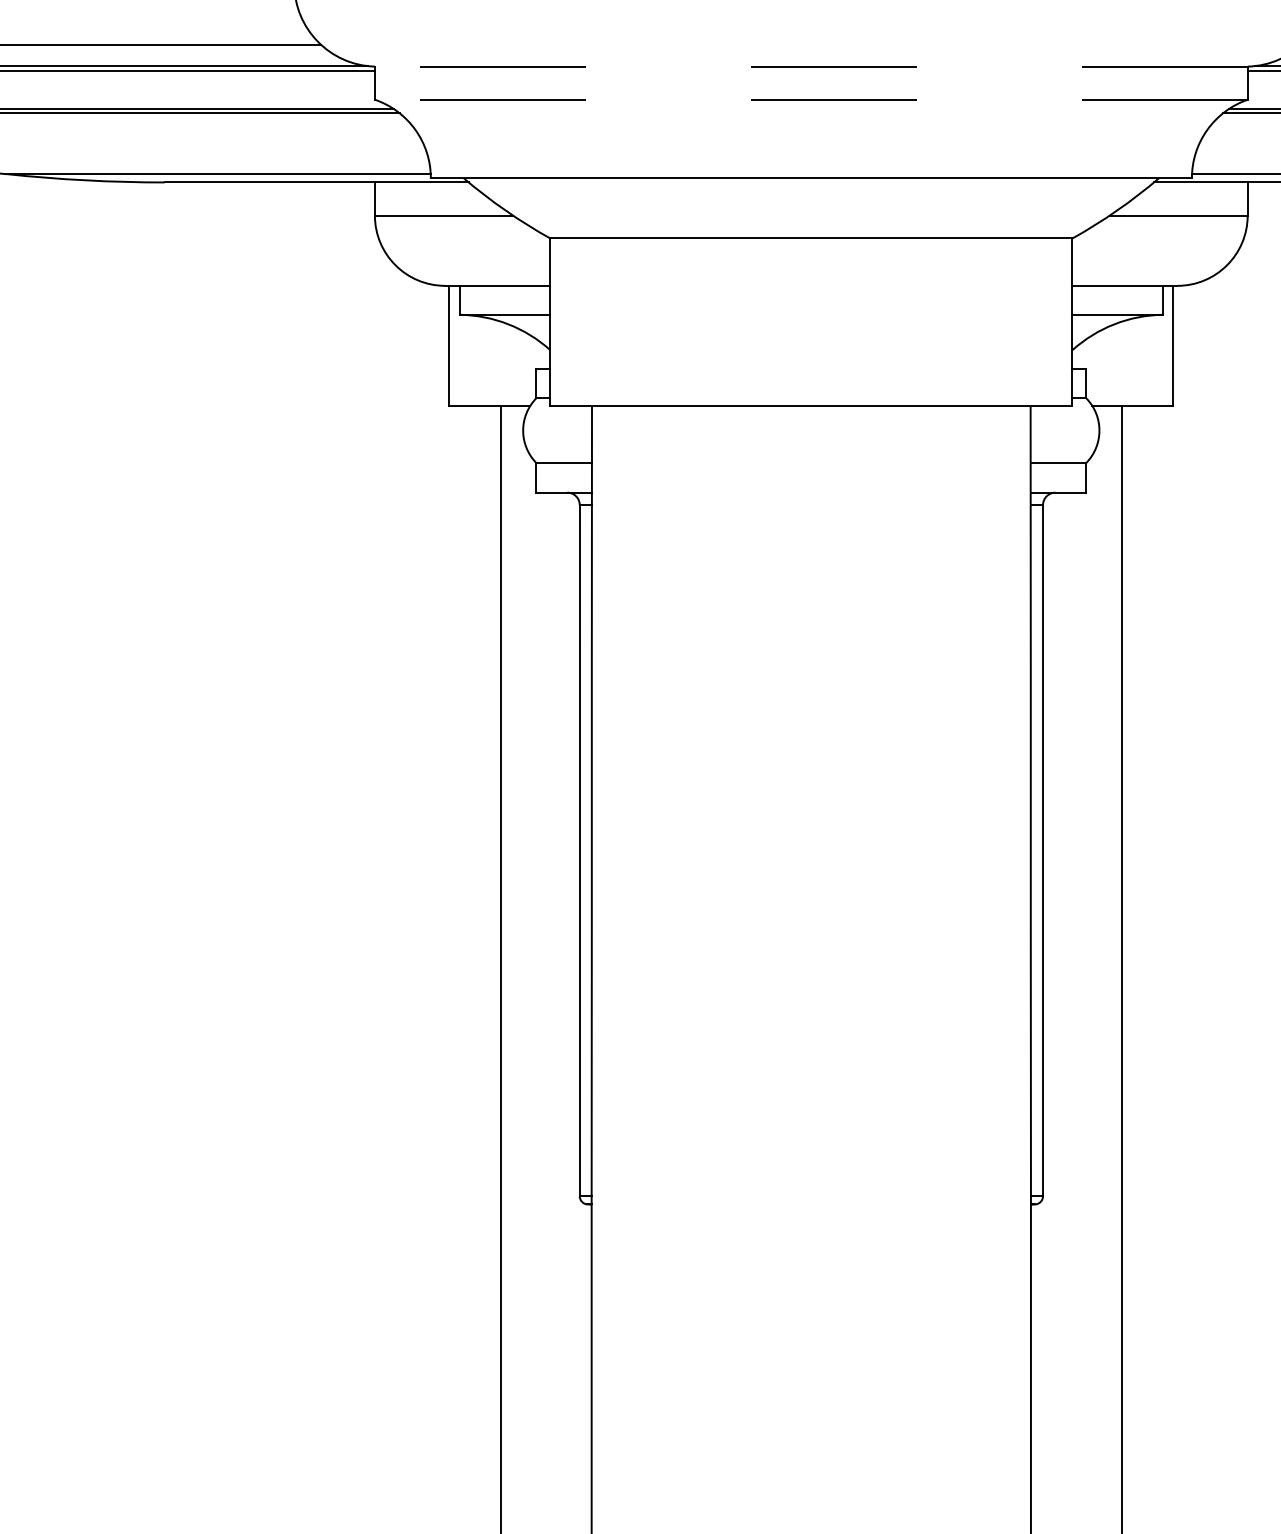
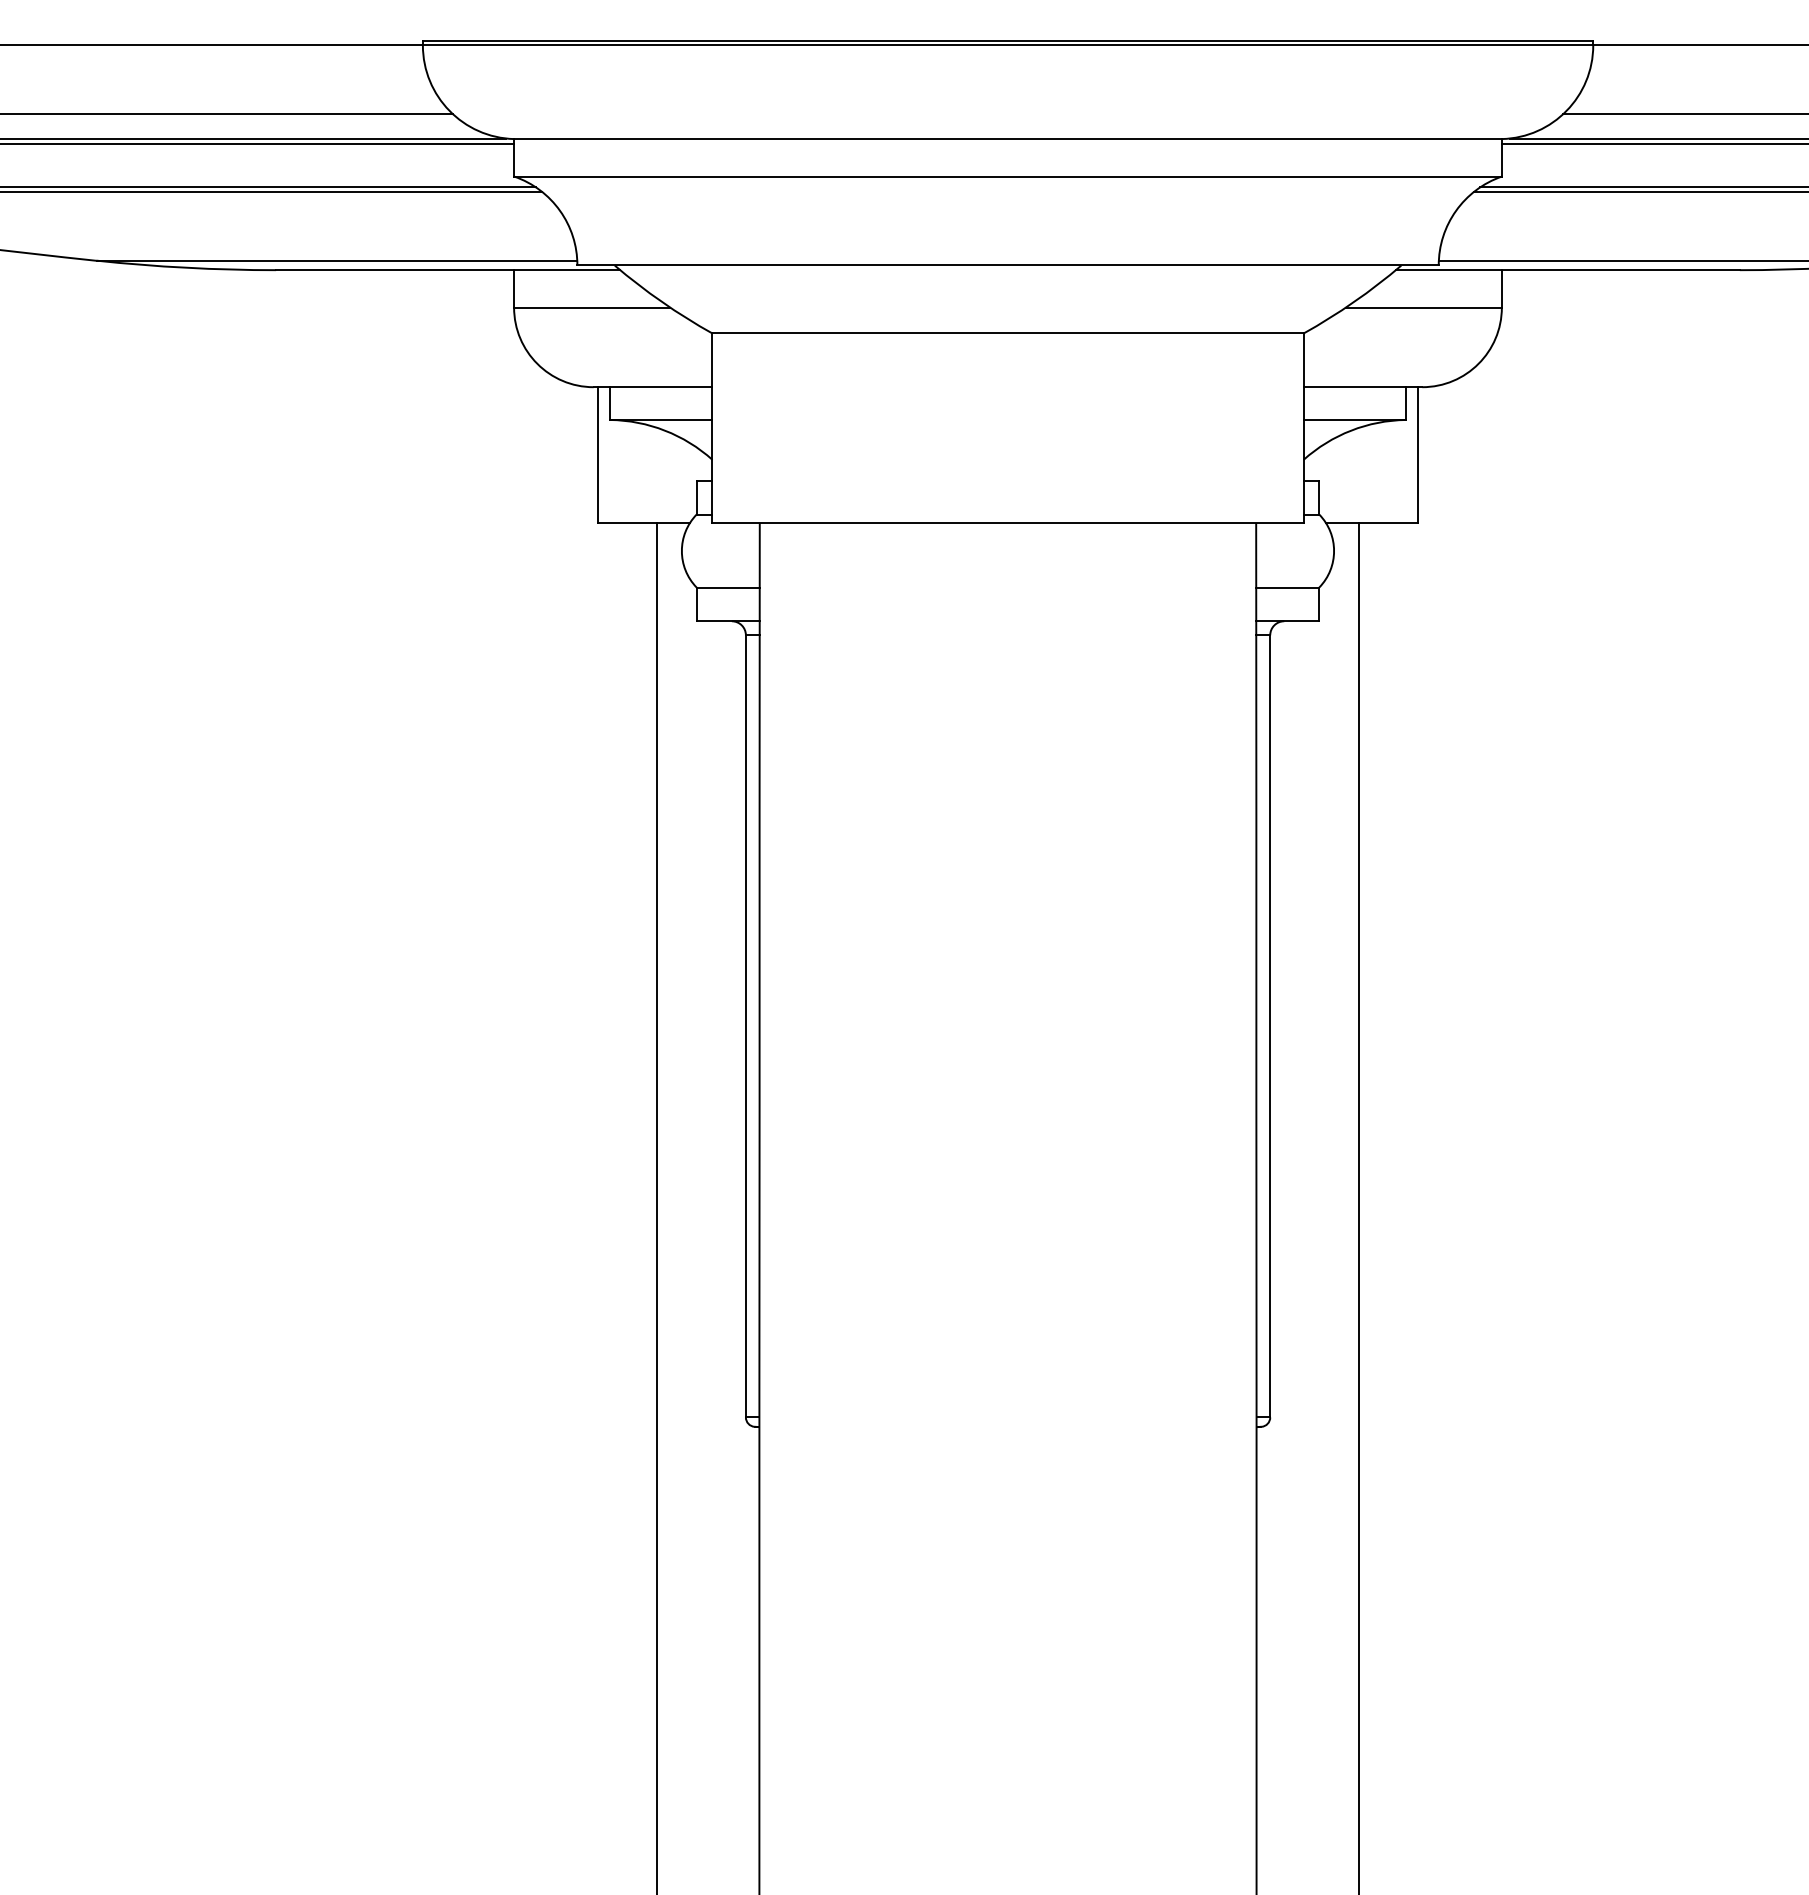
line: (810, 66) -> (1007, 139), dashed -> solid
line: (810, 99) -> (1007, 176), dashed -> solid

